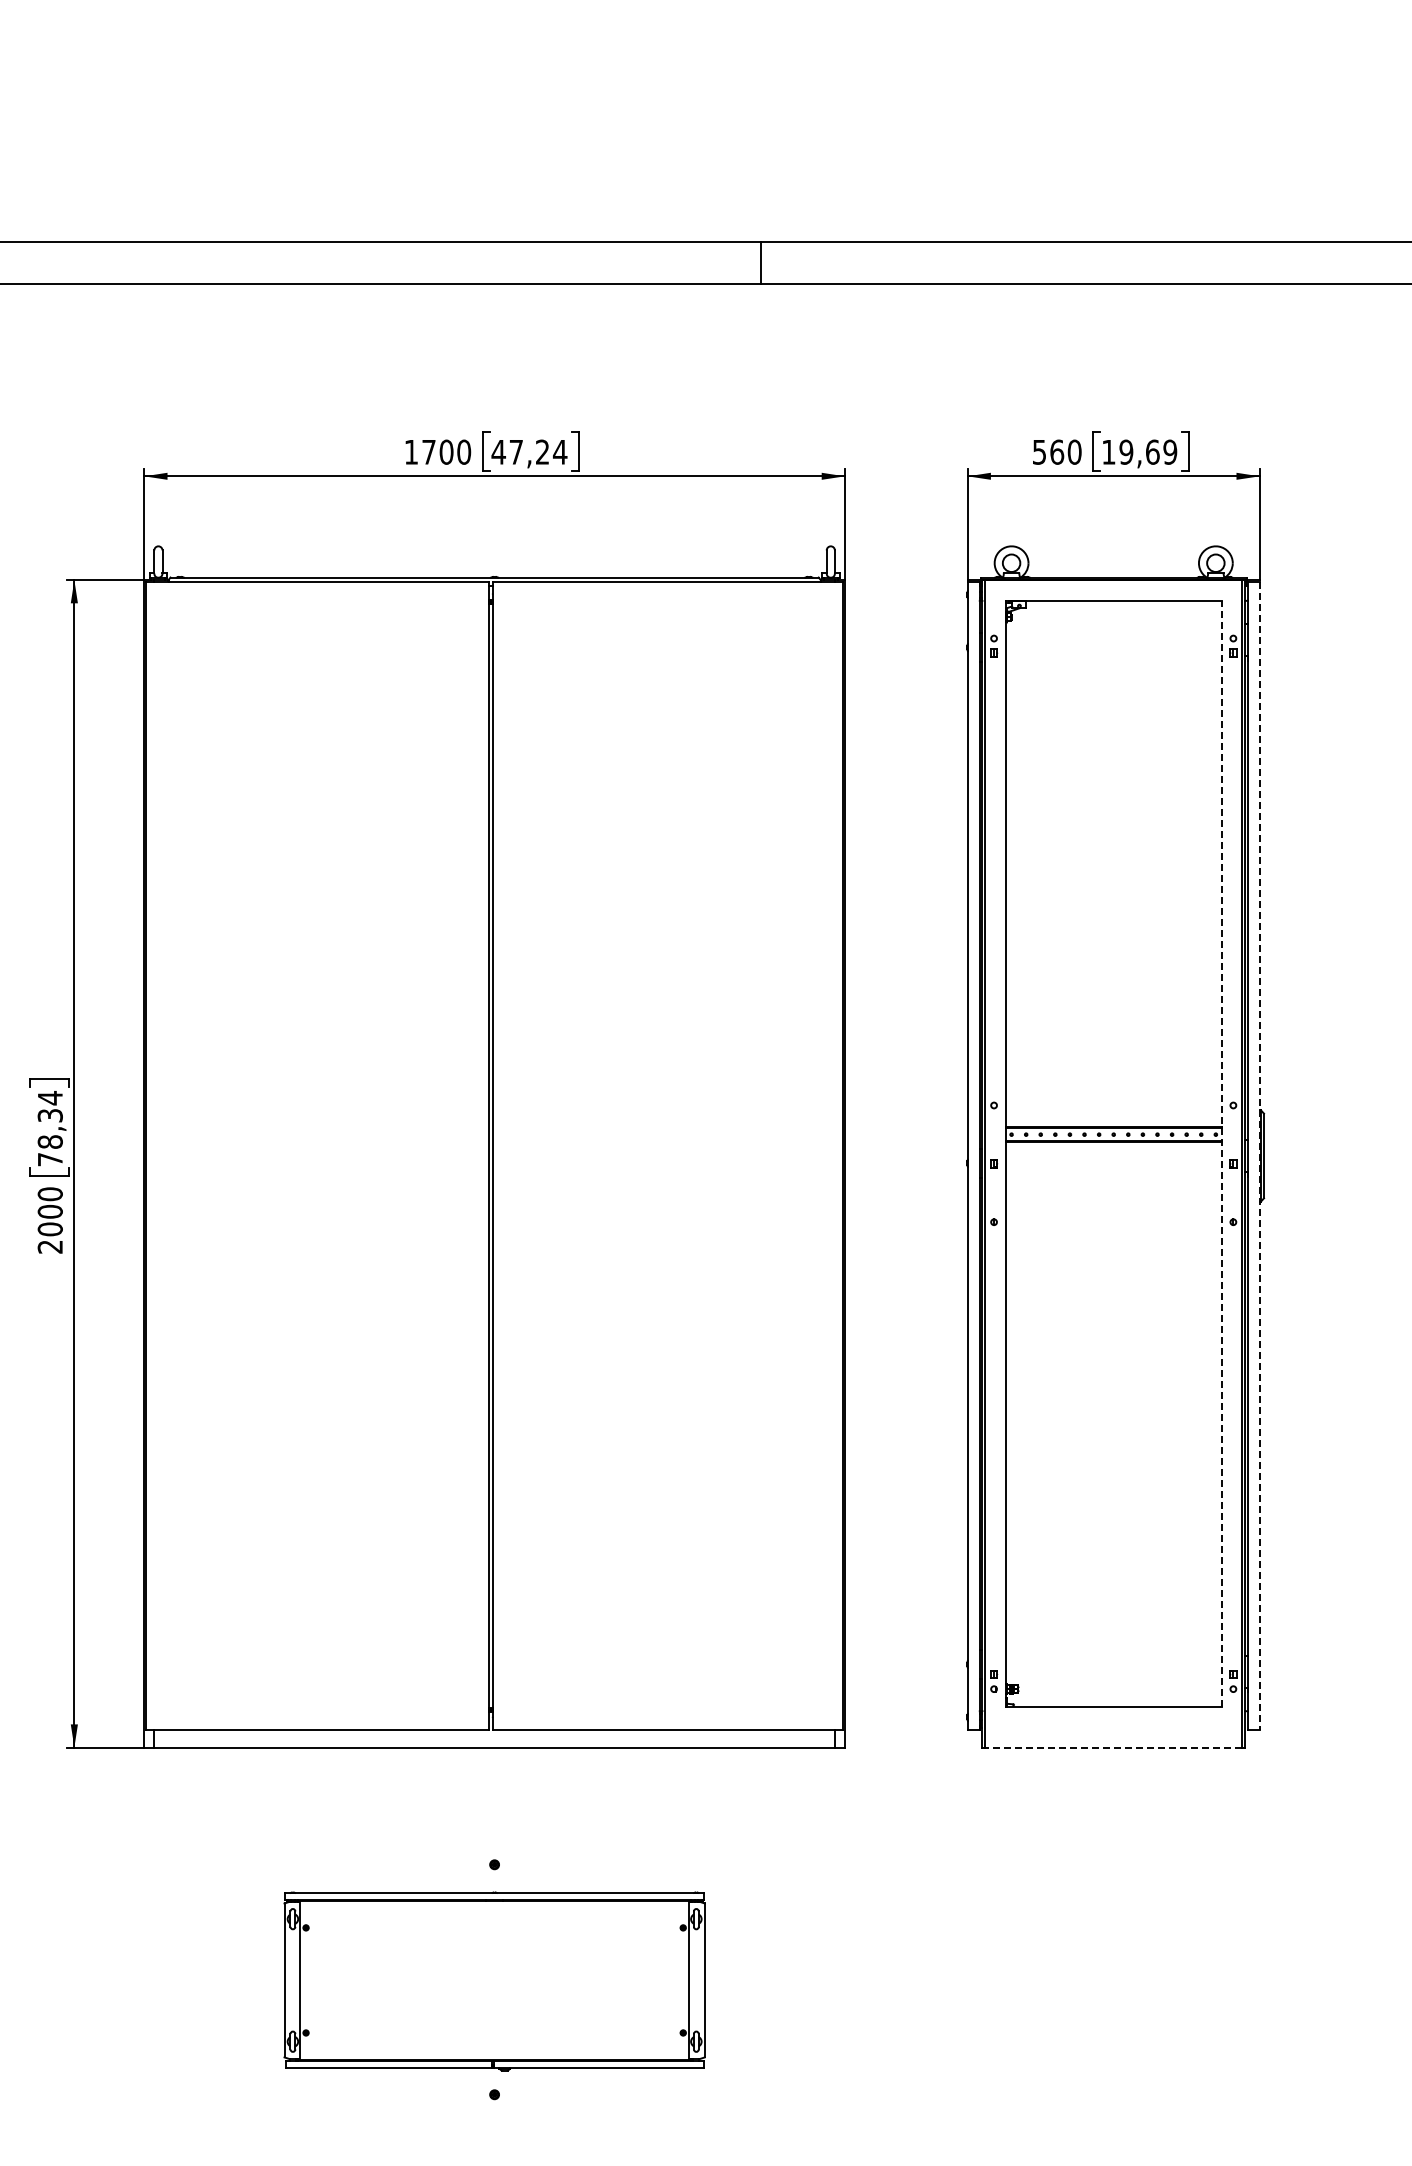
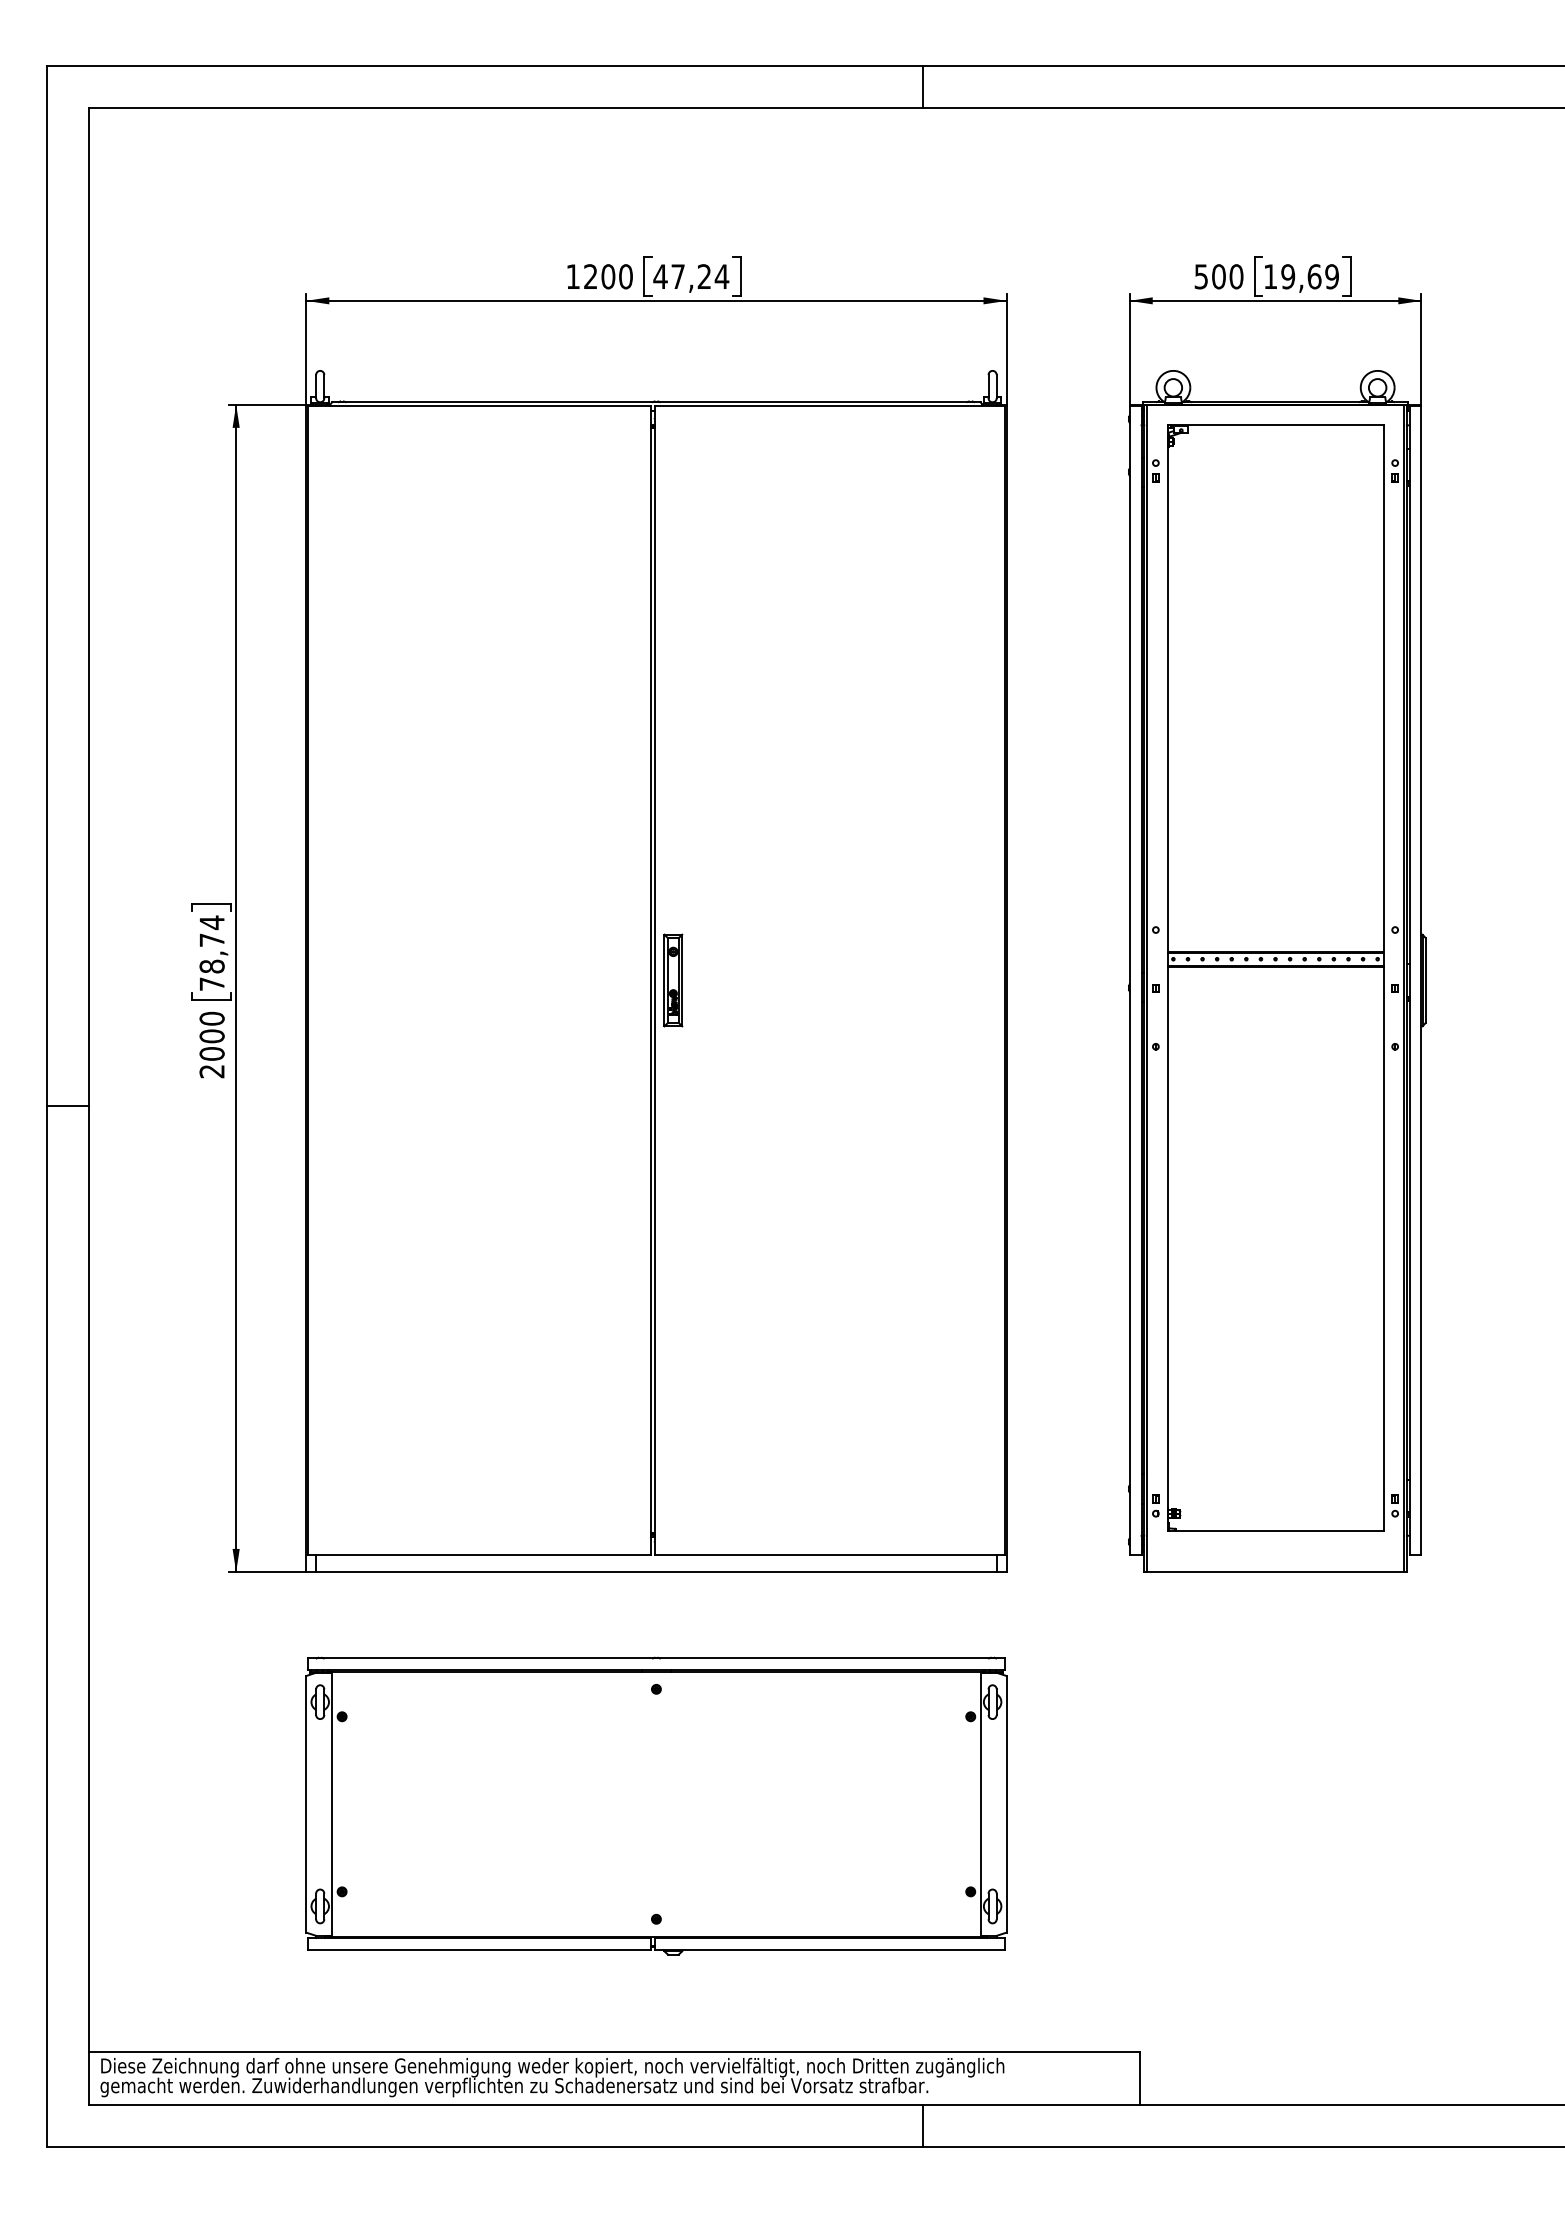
text: (428, 451) -> (590, 276), 1700 -> 1200
text: (1056, 451) -> (1218, 276), 560 -> 500
text: (49, 1114) -> (211, 939), 78,34 -> 78,74
line: (1221, 1152) -> (1383, 977), dashed -> solid
part: (511, 1155) -> (673, 980), added
line: (1259, 1156) -> (1421, 981), dashed -> solid
line: (1113, 1747) -> (1275, 1572), dashed -> solid
part: (494, 1980) -> (656, 1805), size x1.67

